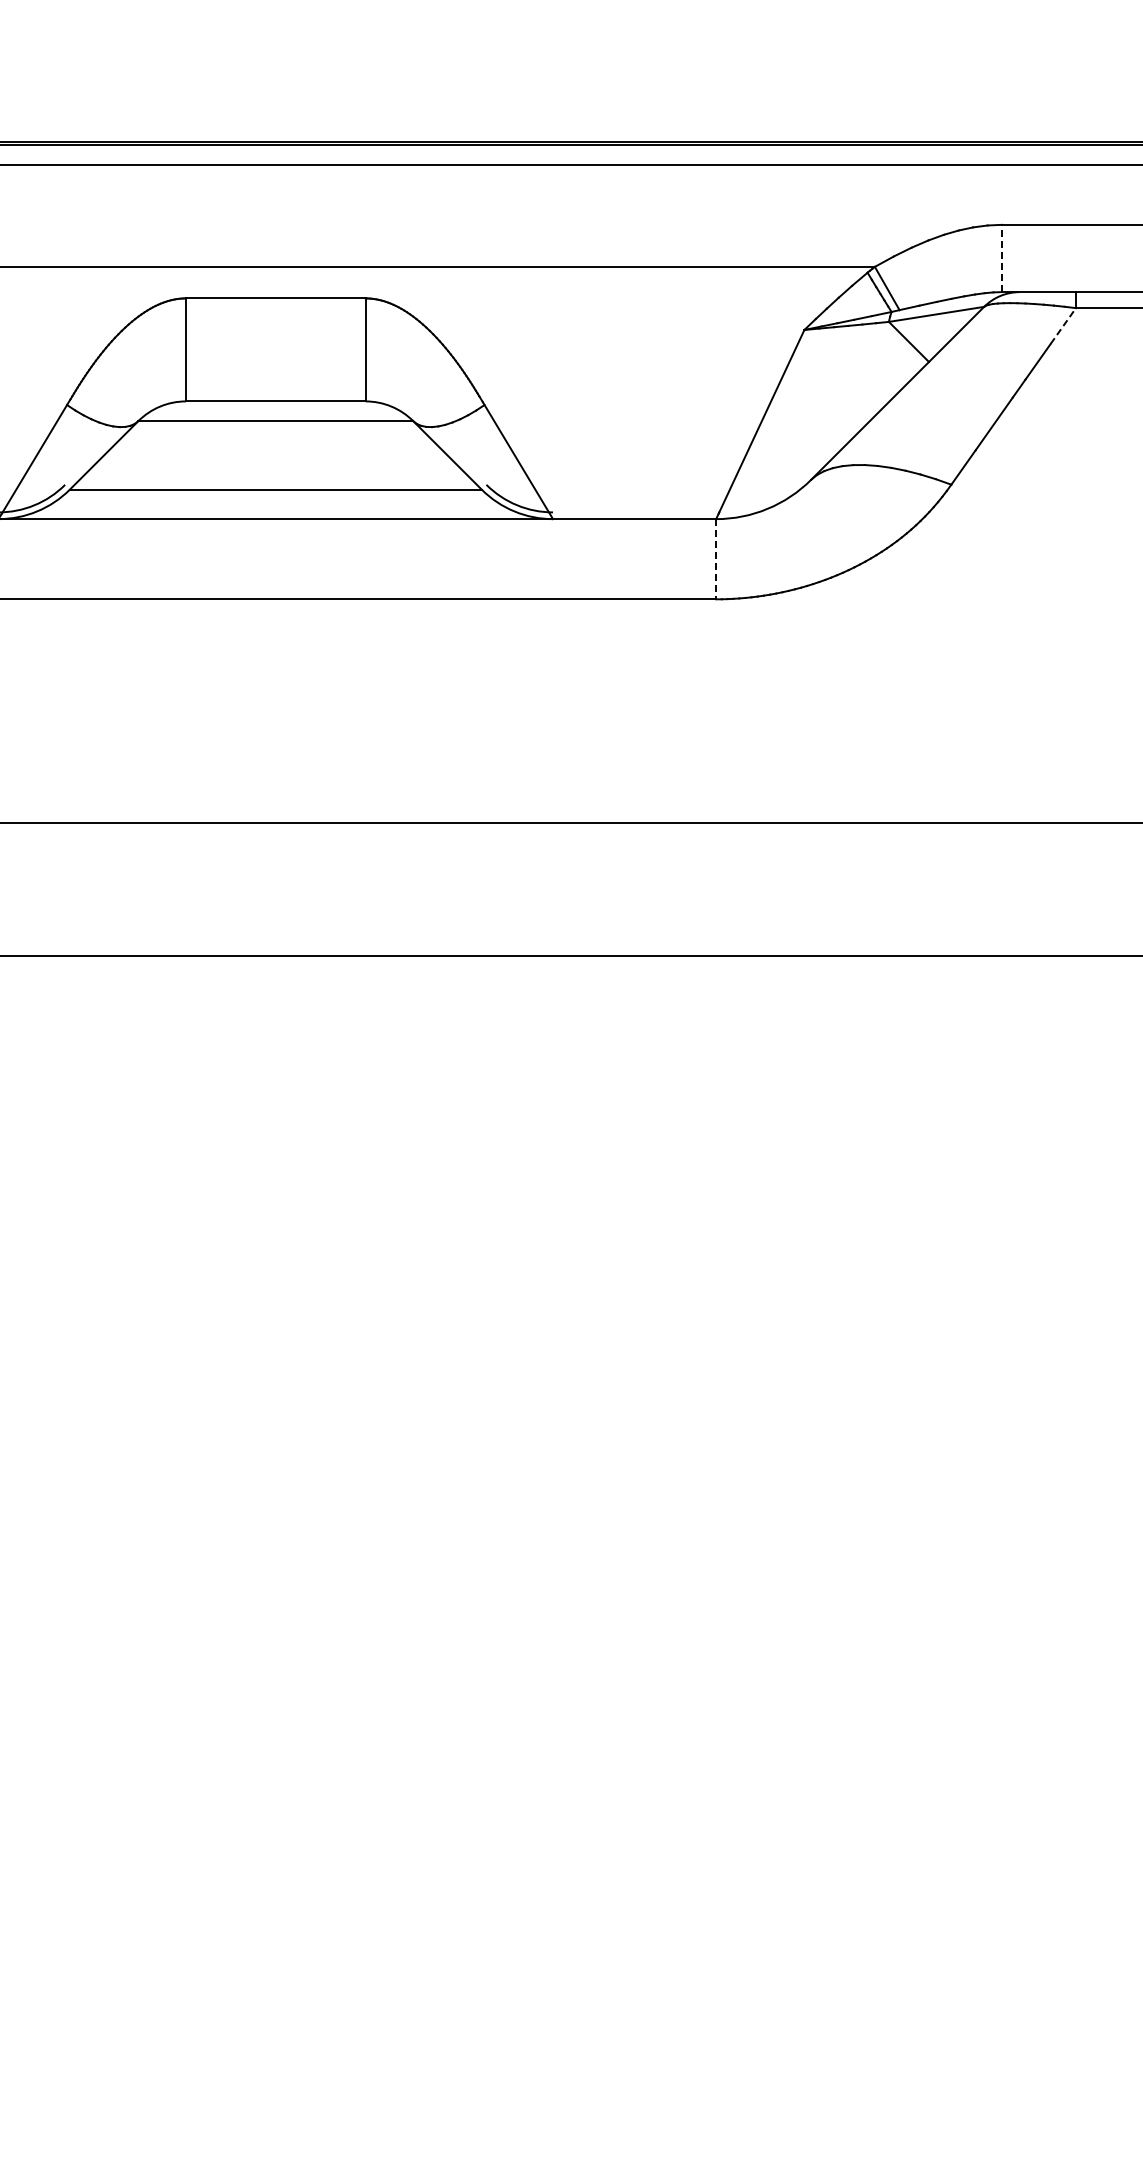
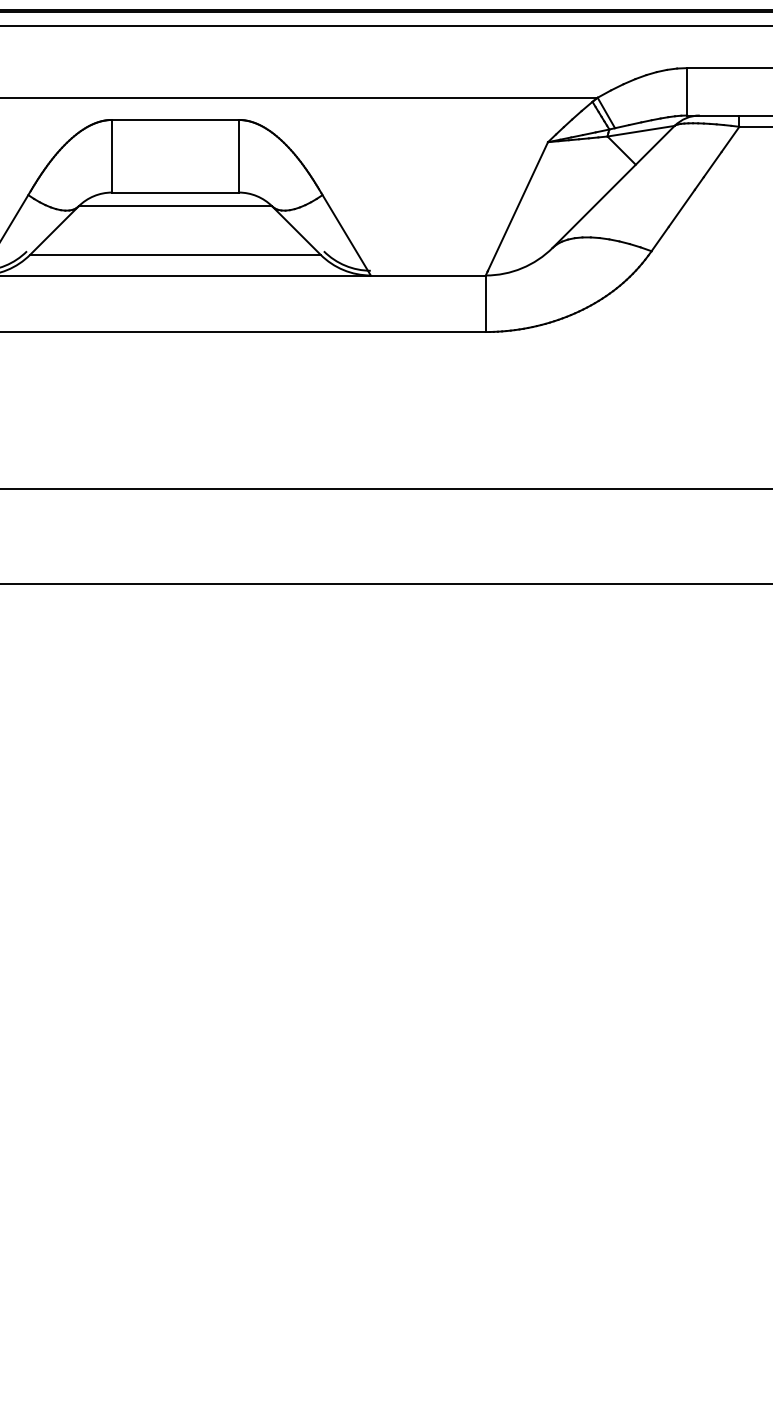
line: (1001, 258) -> (686, 91), dashed -> solid
line: (1063, 326) -> (730, 139), dashed -> solid
line: (716, 559) -> (486, 303), dashed -> solid

